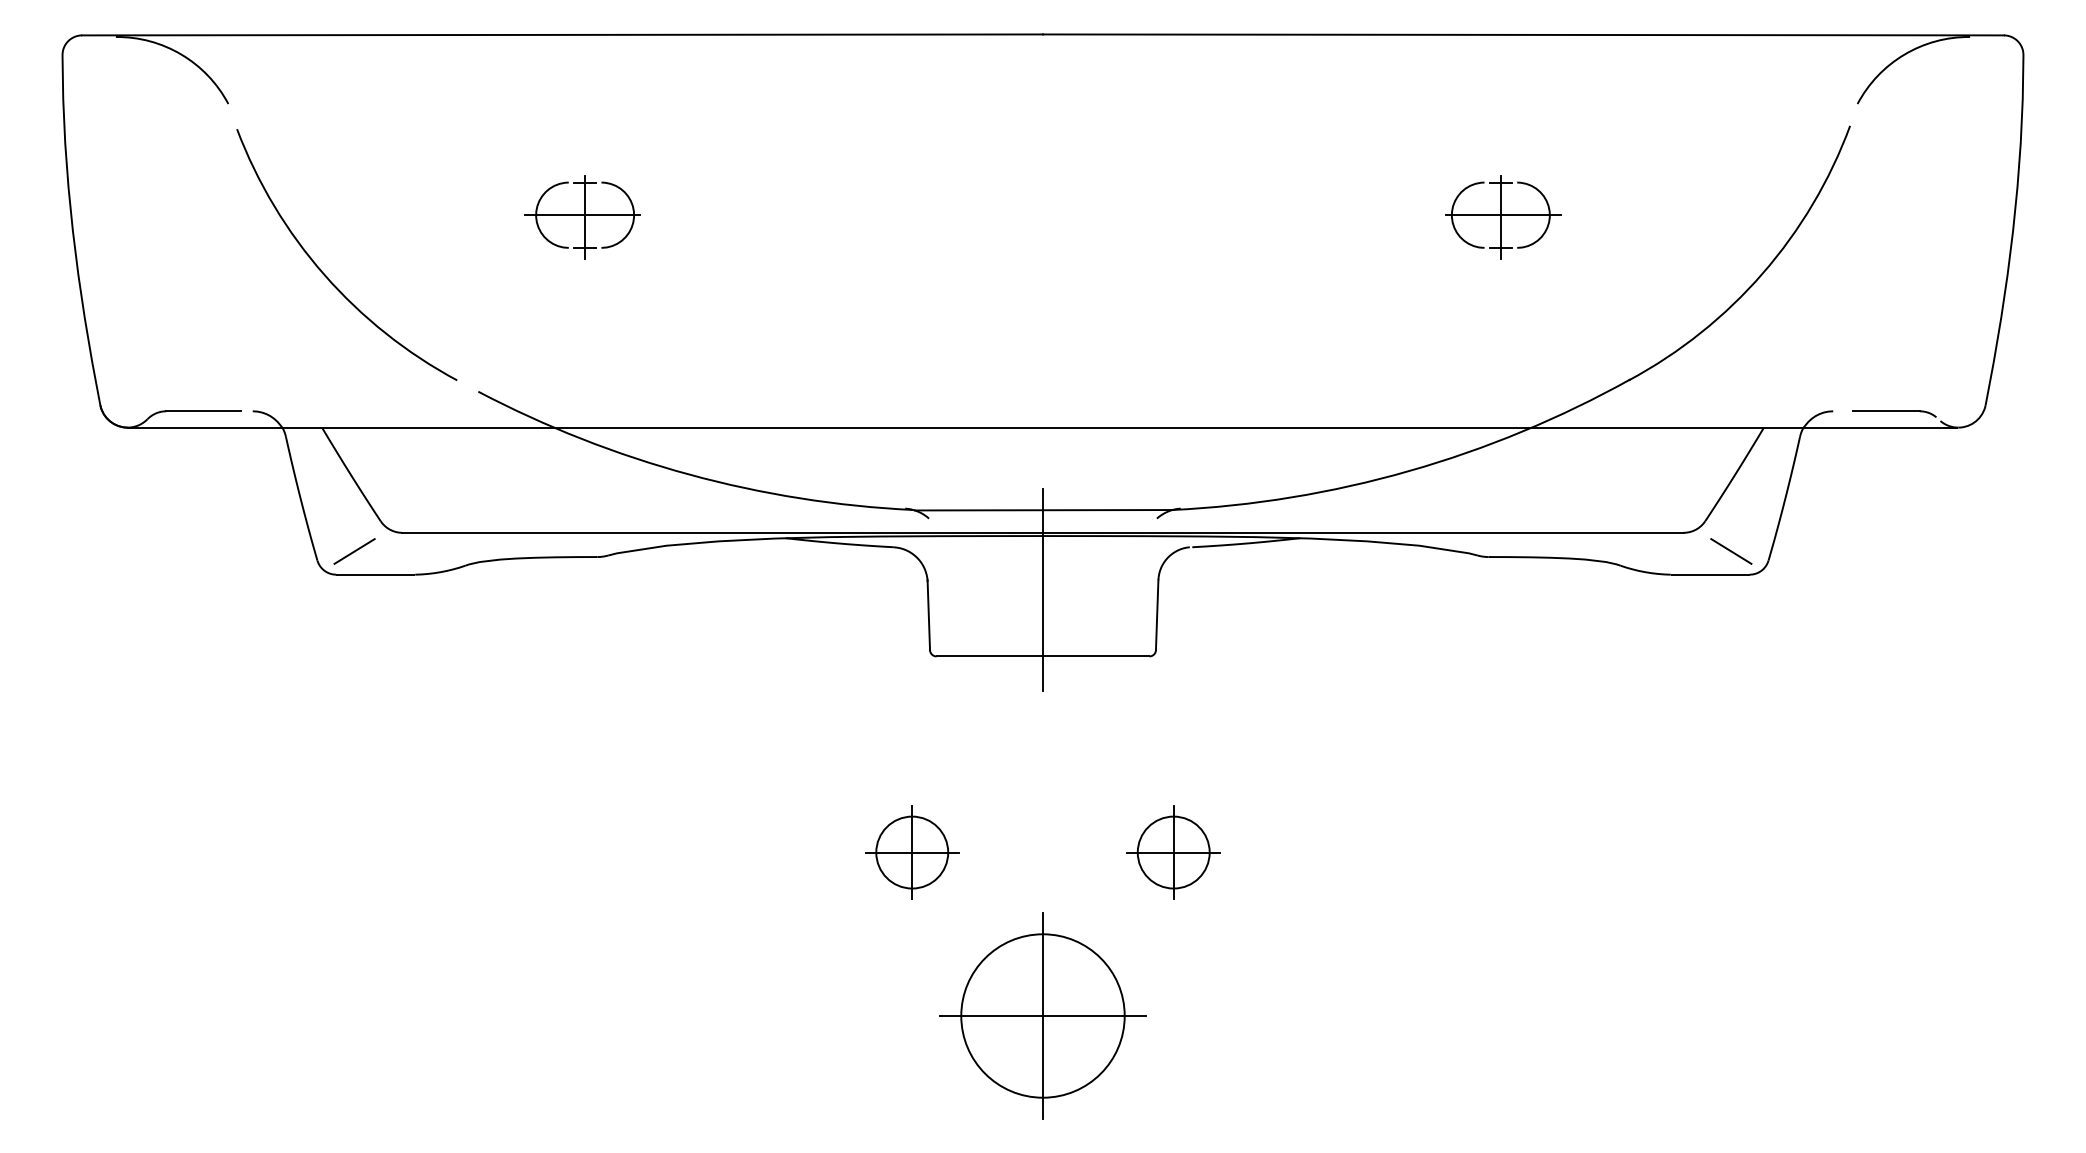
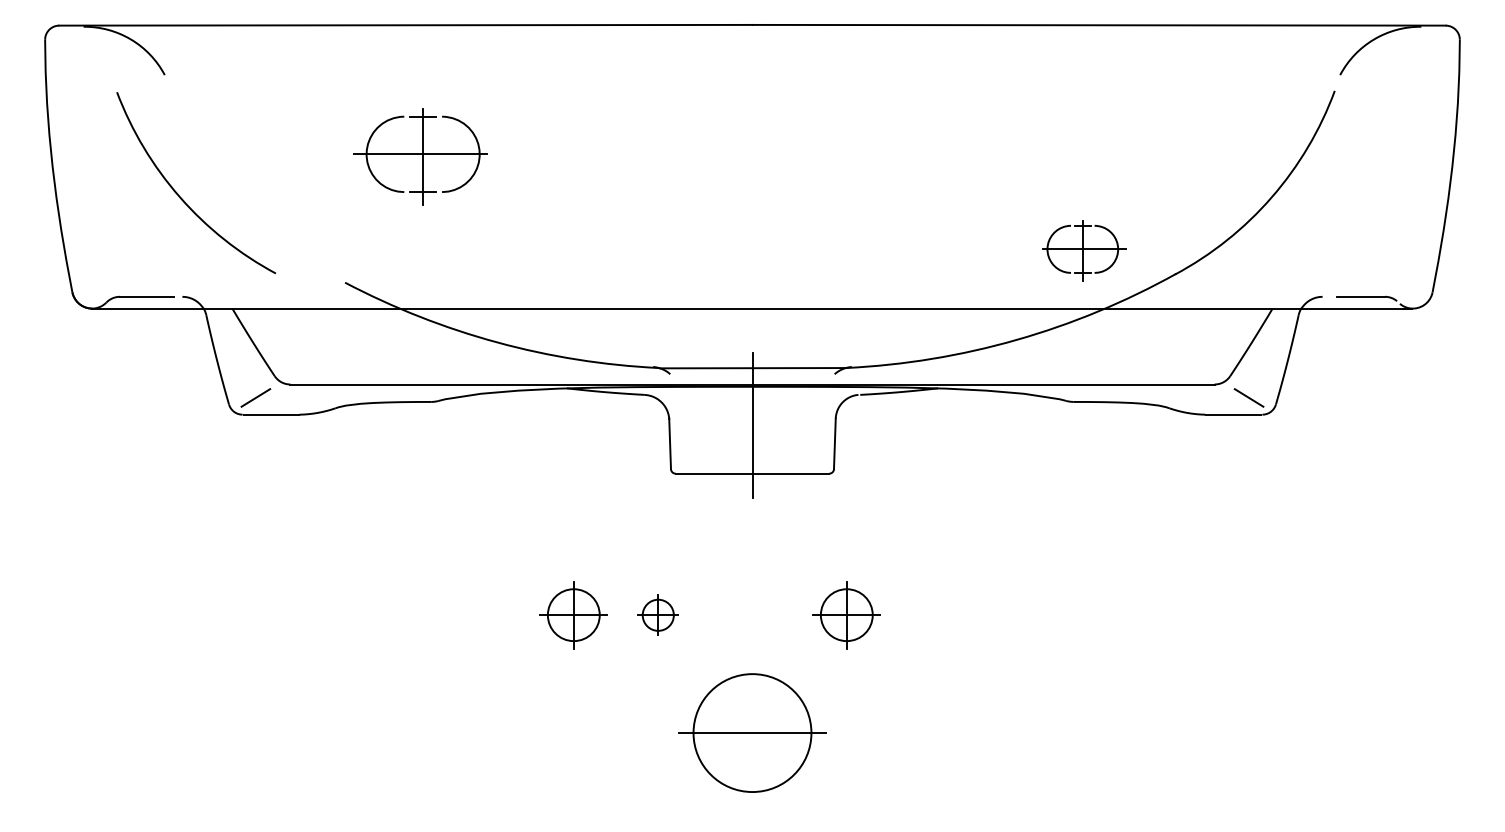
part: (582, 216) -> (420, 156), size x1.6
part: (1503, 216) -> (1084, 250), moved
arc: (326, 275) -> (181, 197), moved
part: (794, 853) -> (573, 615), added
part: (912, 853) -> (658, 615), size x0.6
line: (1043, 1016) -> (752, 733), removed

